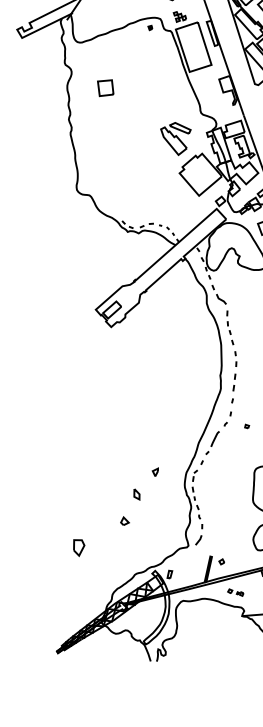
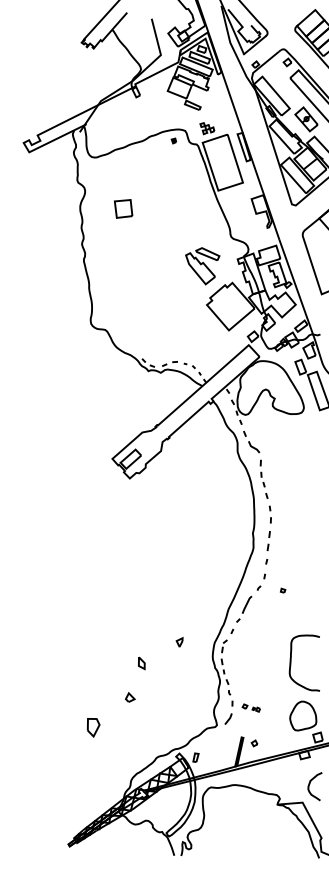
part: (136, 494) -> (141, 663), moved
part: (125, 521) -> (130, 697), moved
part: (235, 592) -> (250, 707), moved

